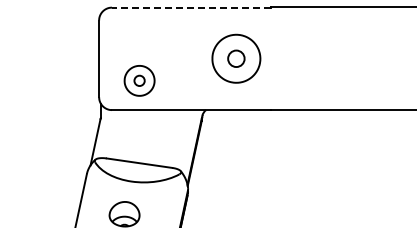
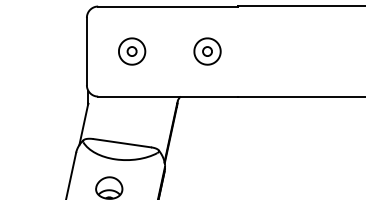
line: (190, 7) -> (167, 6), dashed -> solid
part: (236, 58) -> (207, 51), size x0.62
part: (139, 80) -> (132, 51), moved

